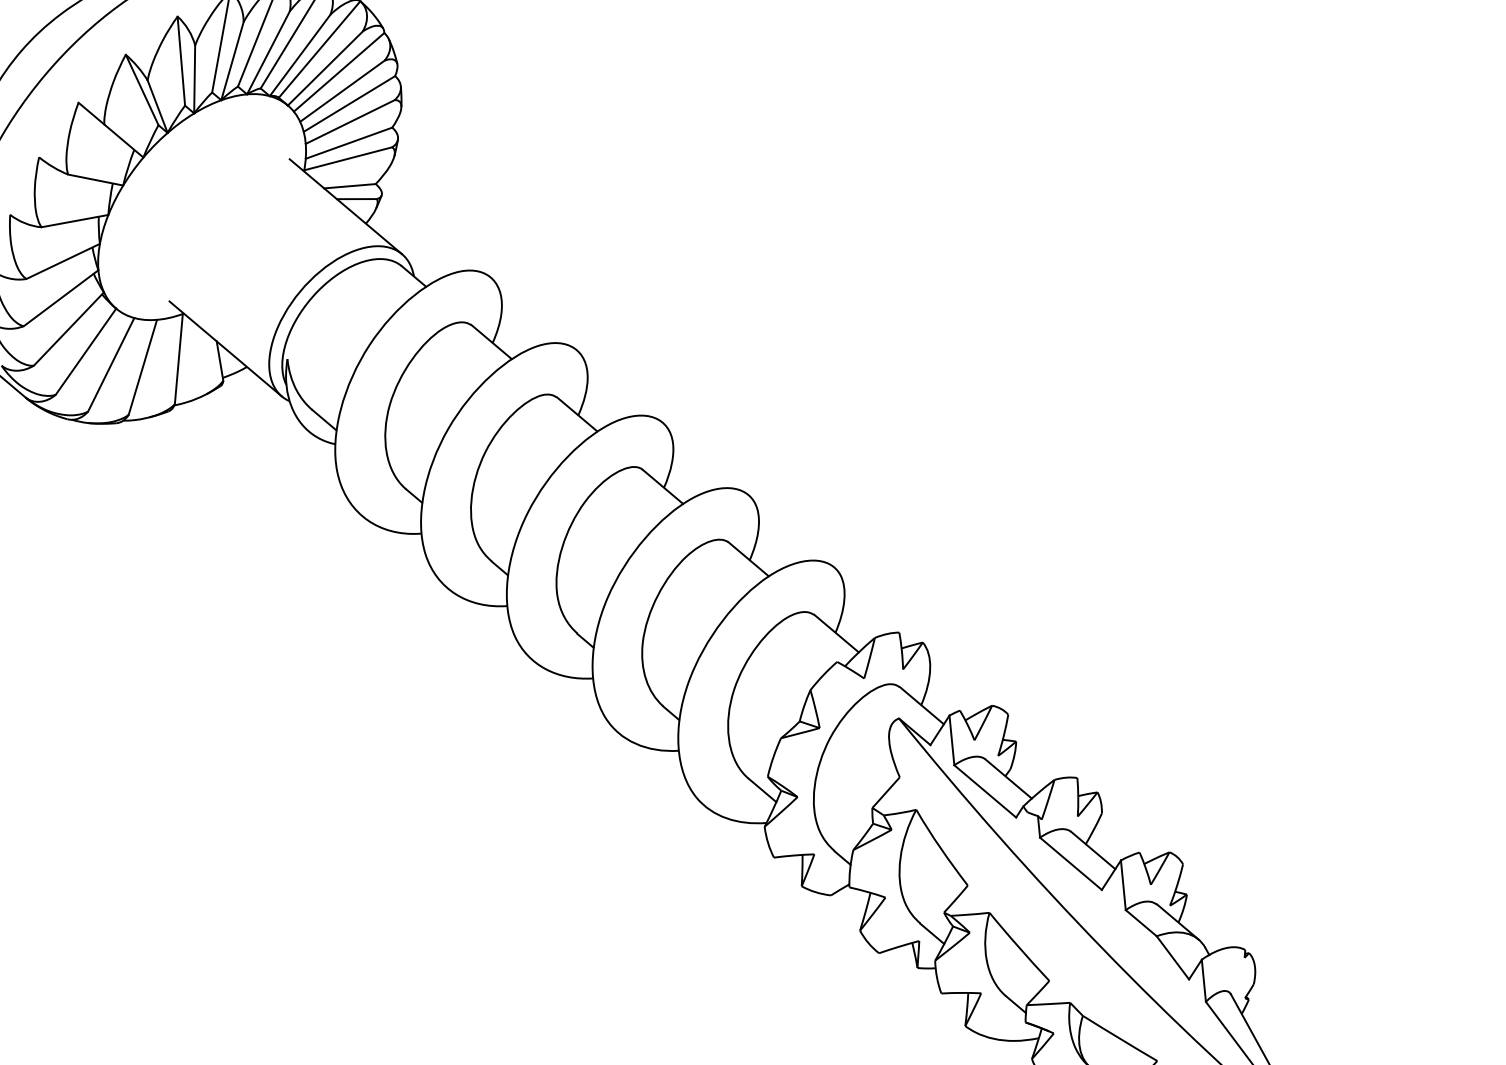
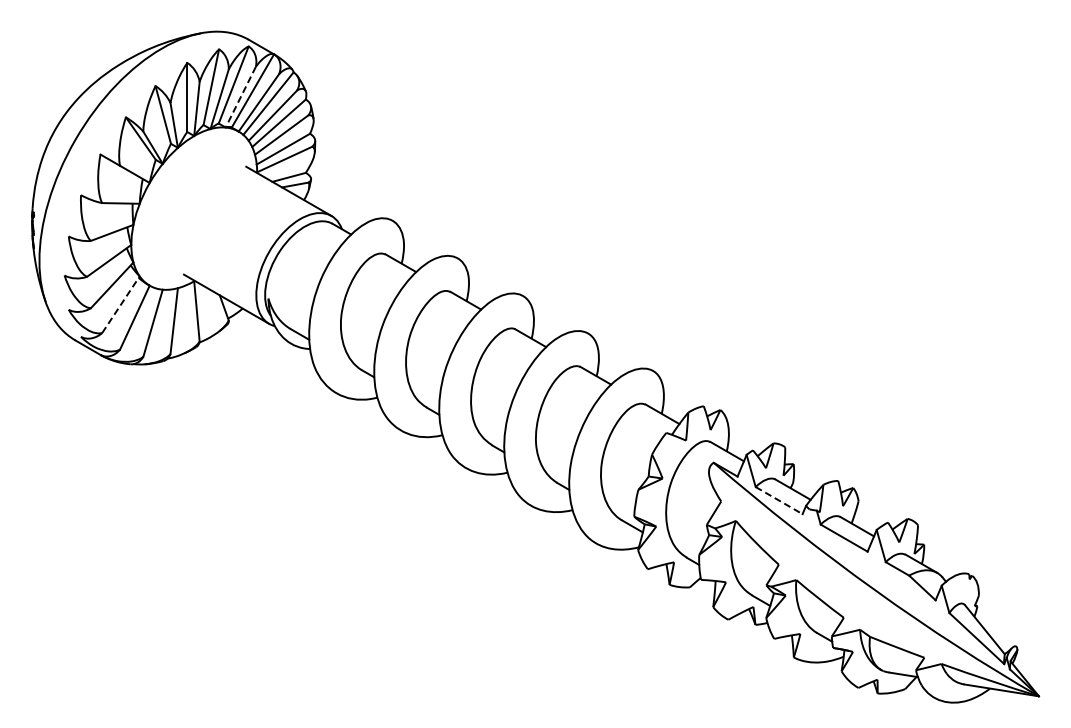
line: (299, 55) -> (240, 97), solid -> dashed
line: (68, 328) -> (120, 304), solid -> dashed
line: (985, 791) -> (779, 500), solid -> dashed

